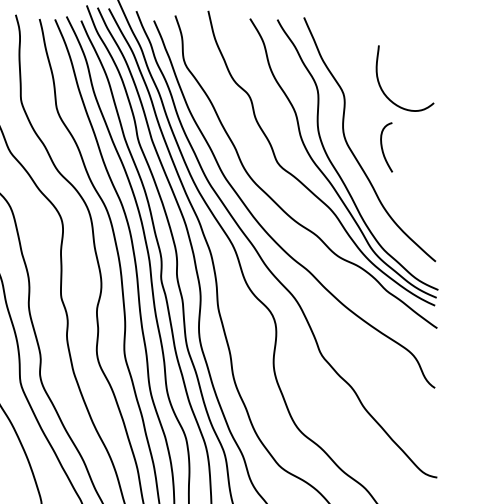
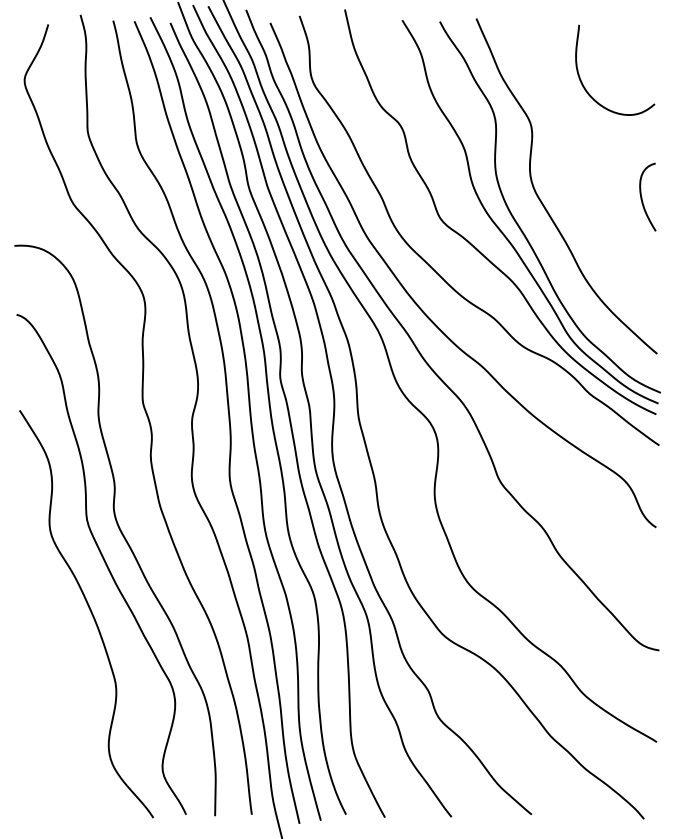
curve: (383, 90) -> (585, 87), moved
curve: (382, 147) -> (642, 197), moved

